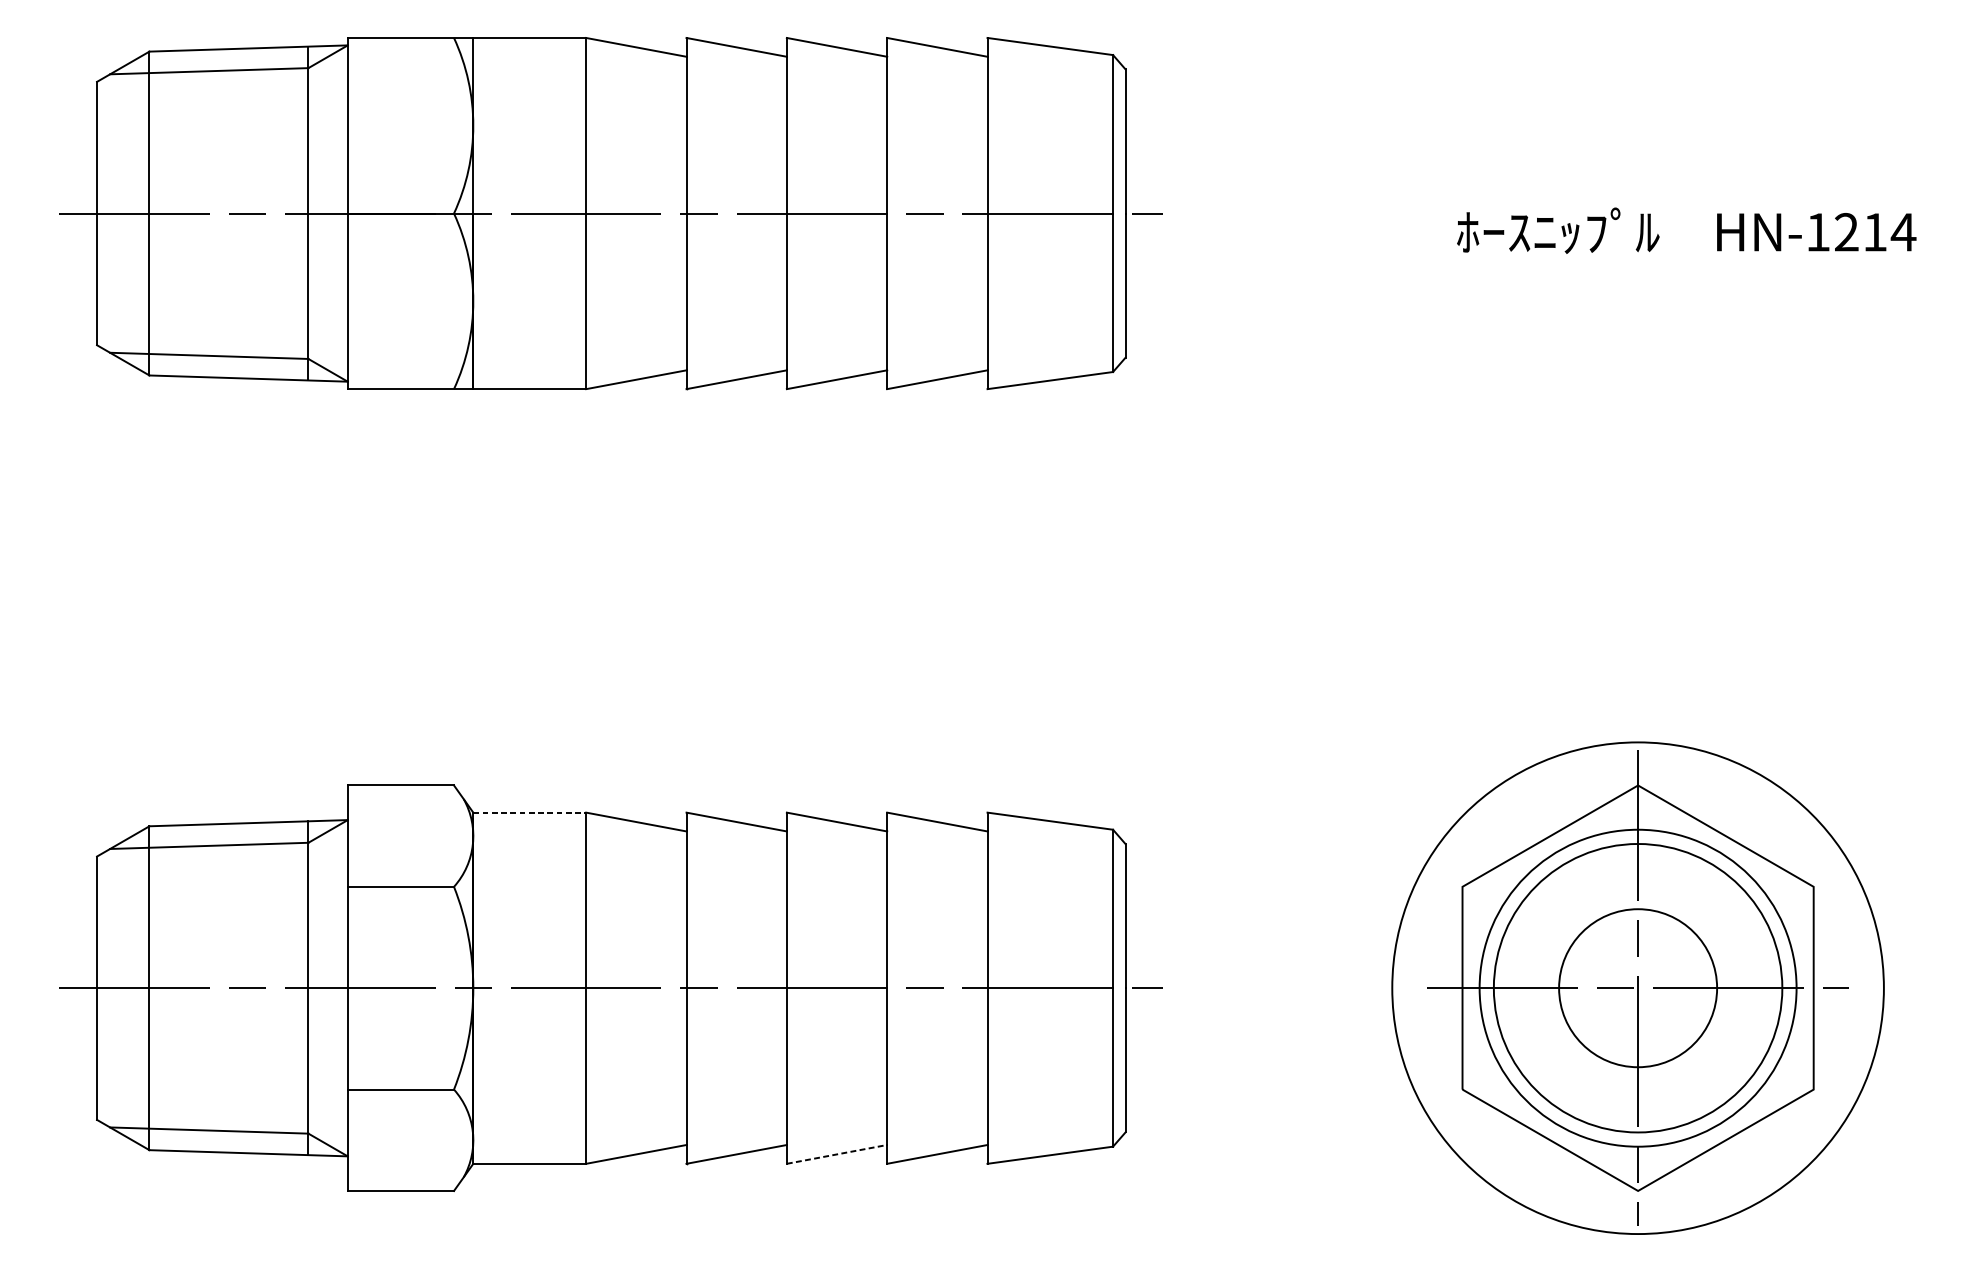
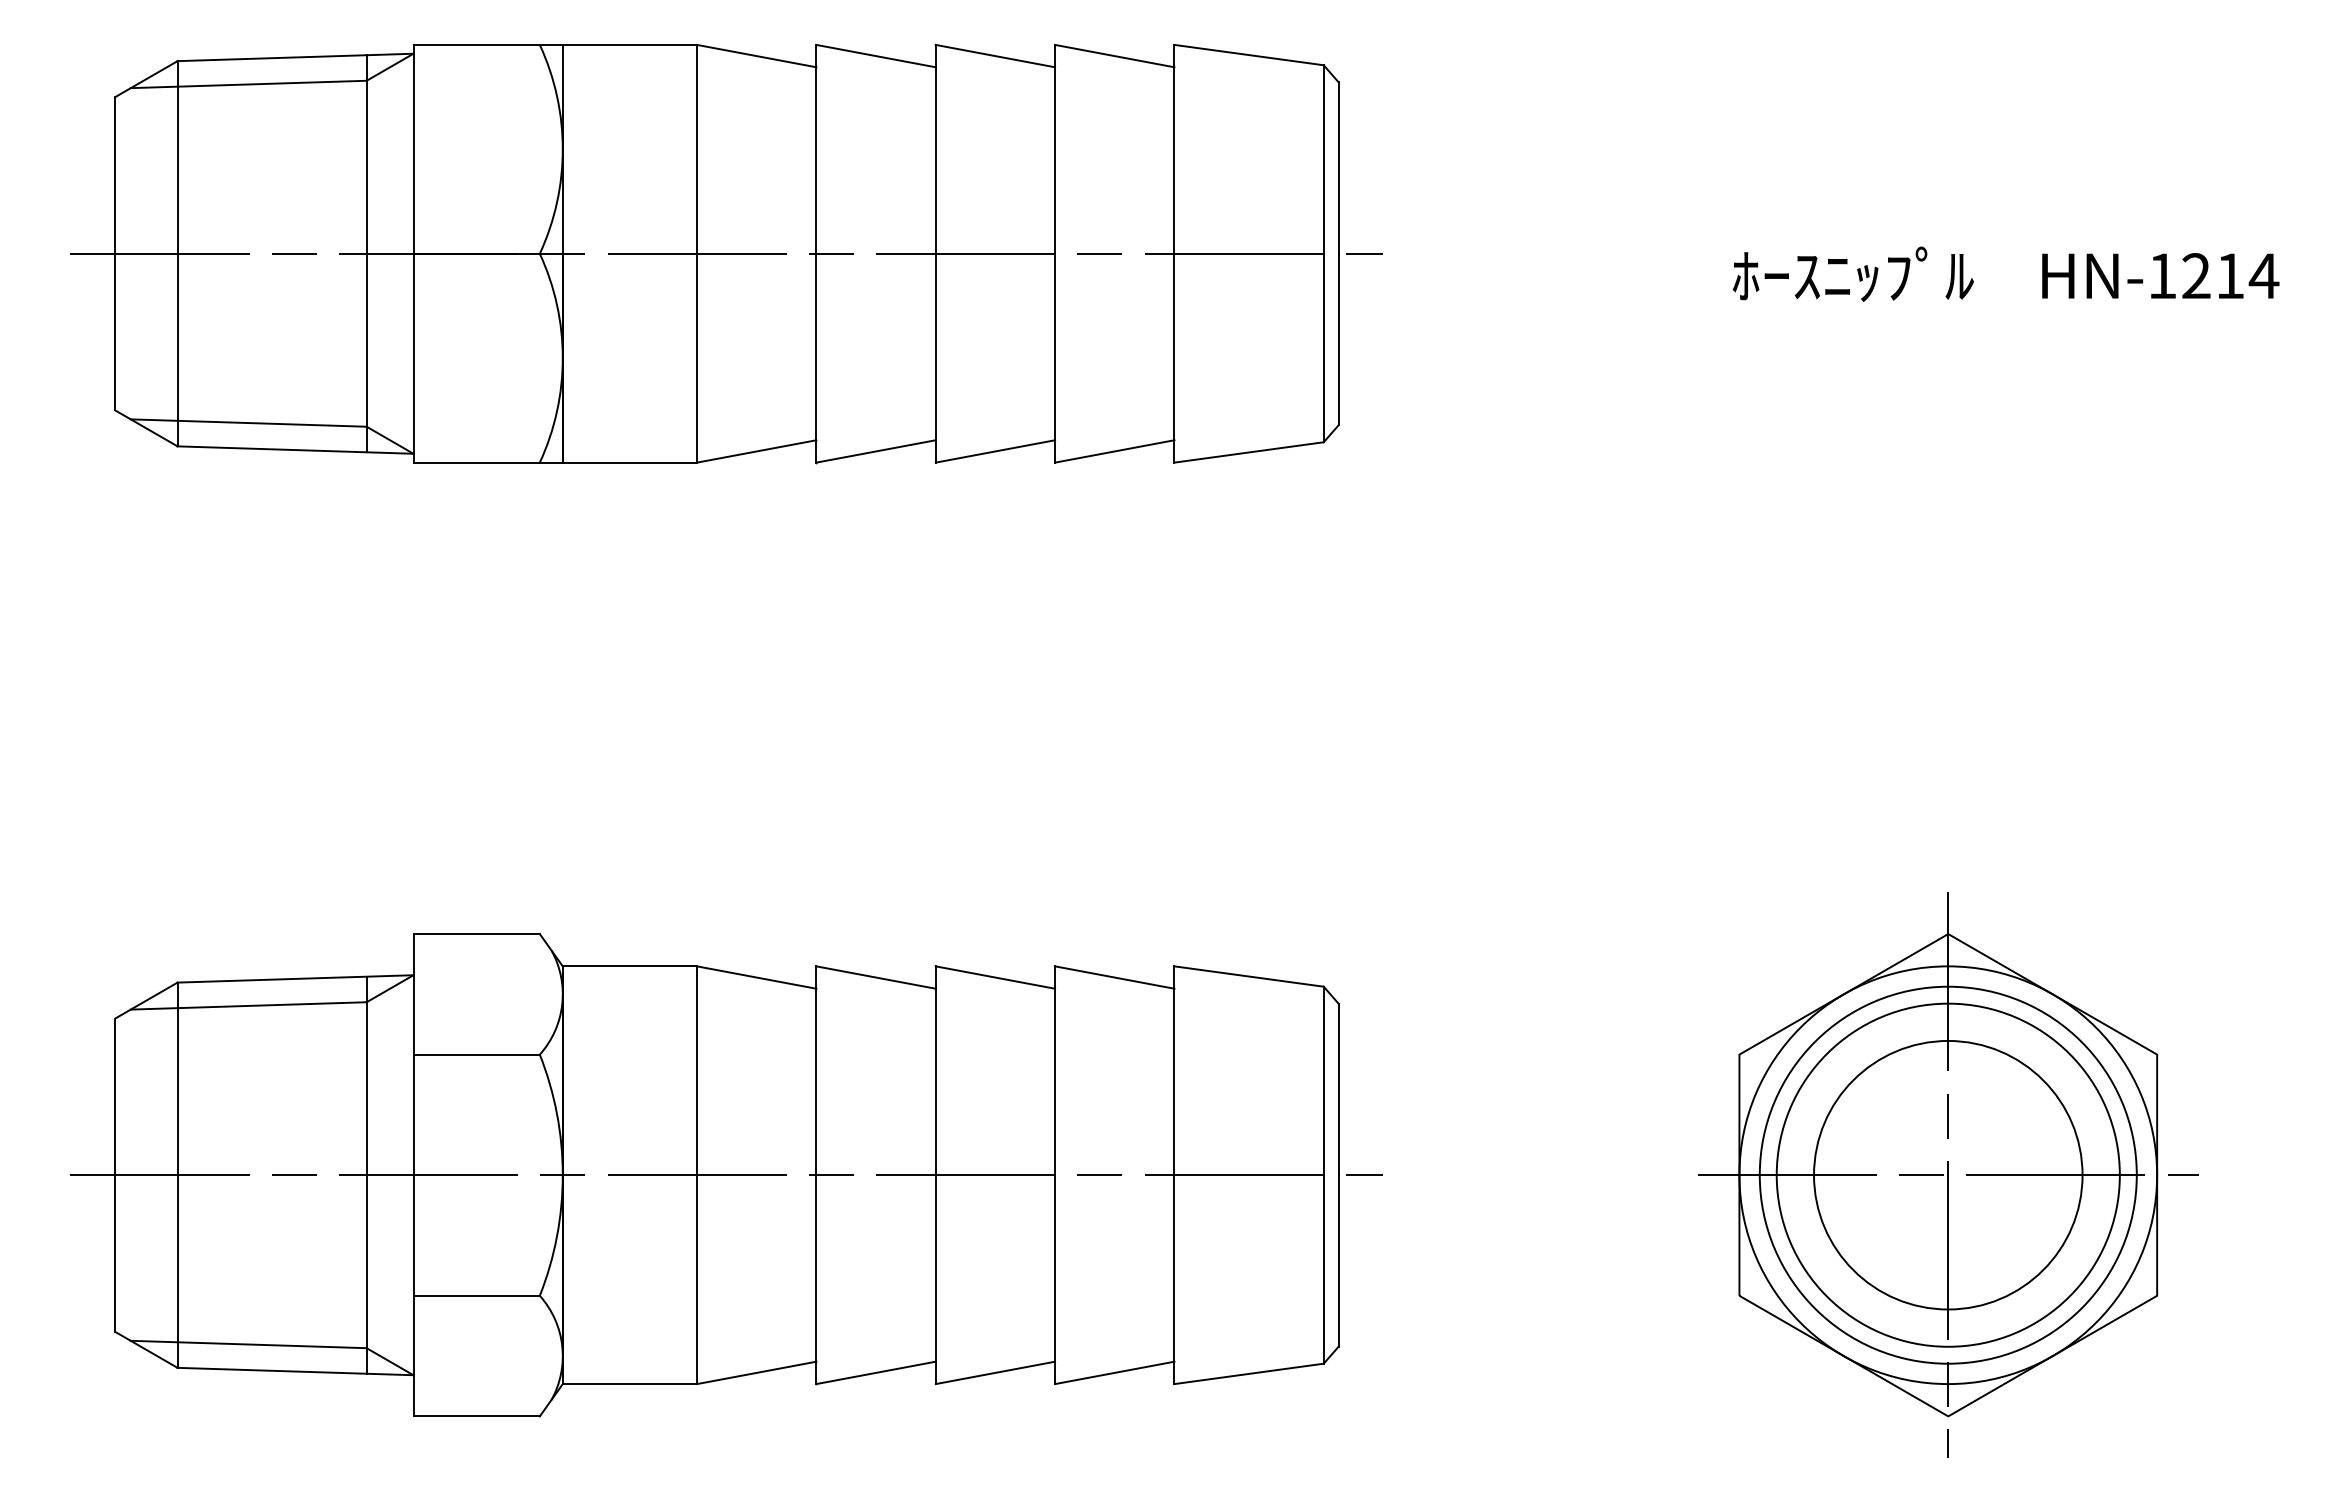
line: (530, 812) -> (630, 966), dashed -> solid
circle: (1638, 987) -> (1948, 1174), size x1.43
circle: (1638, 988) -> (1948, 1175), size x0.71
line: (837, 1154) -> (995, 1372), dashed -> solid

